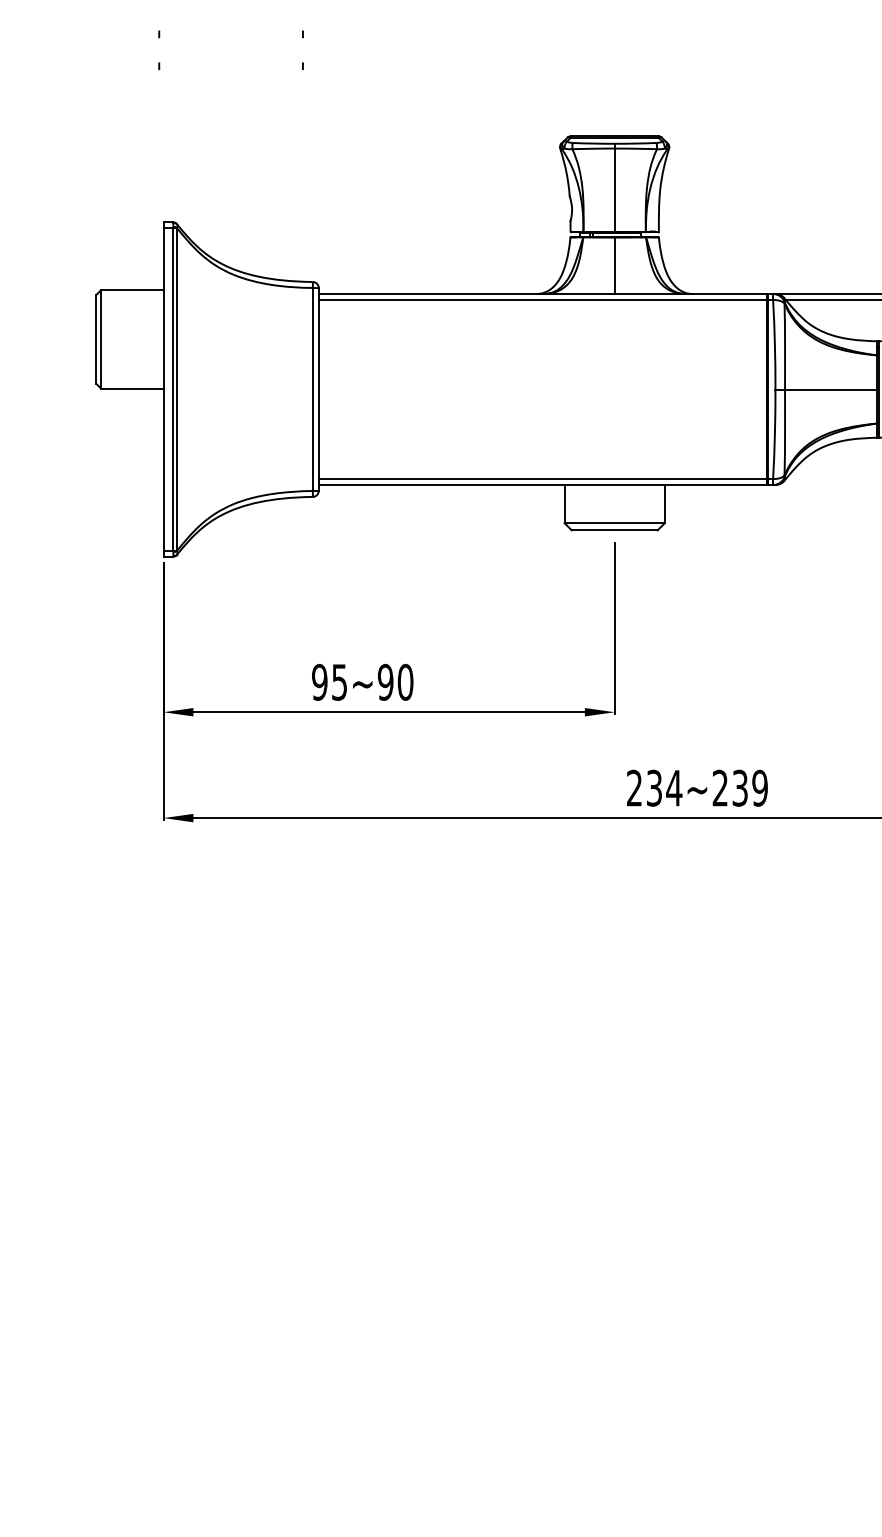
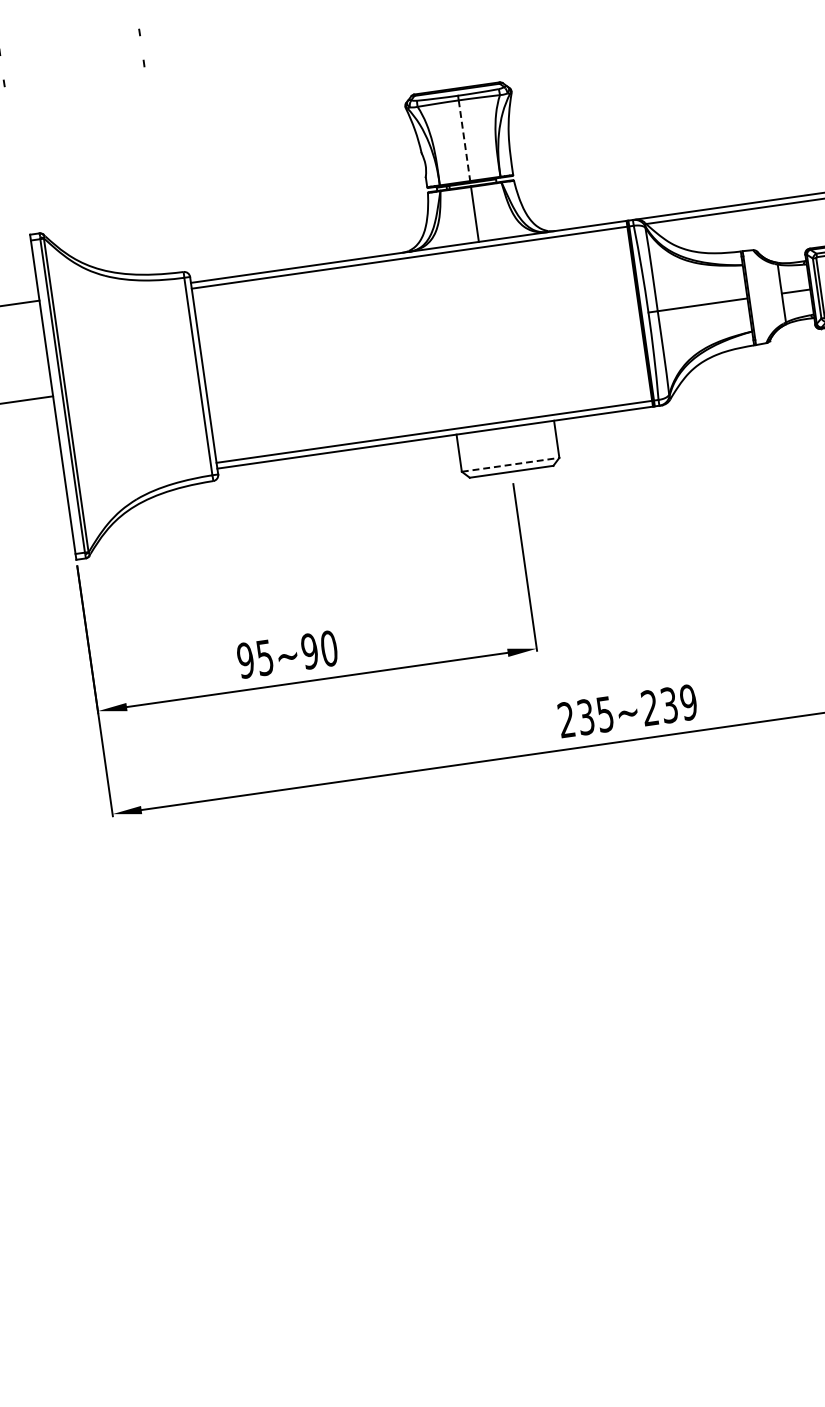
line: (614, 190) -> (464, 141), solid -> dashed
line: (615, 523) -> (511, 465), solid -> dashed
text: (674, 788) -> (605, 714), 234~239 -> 235~239

